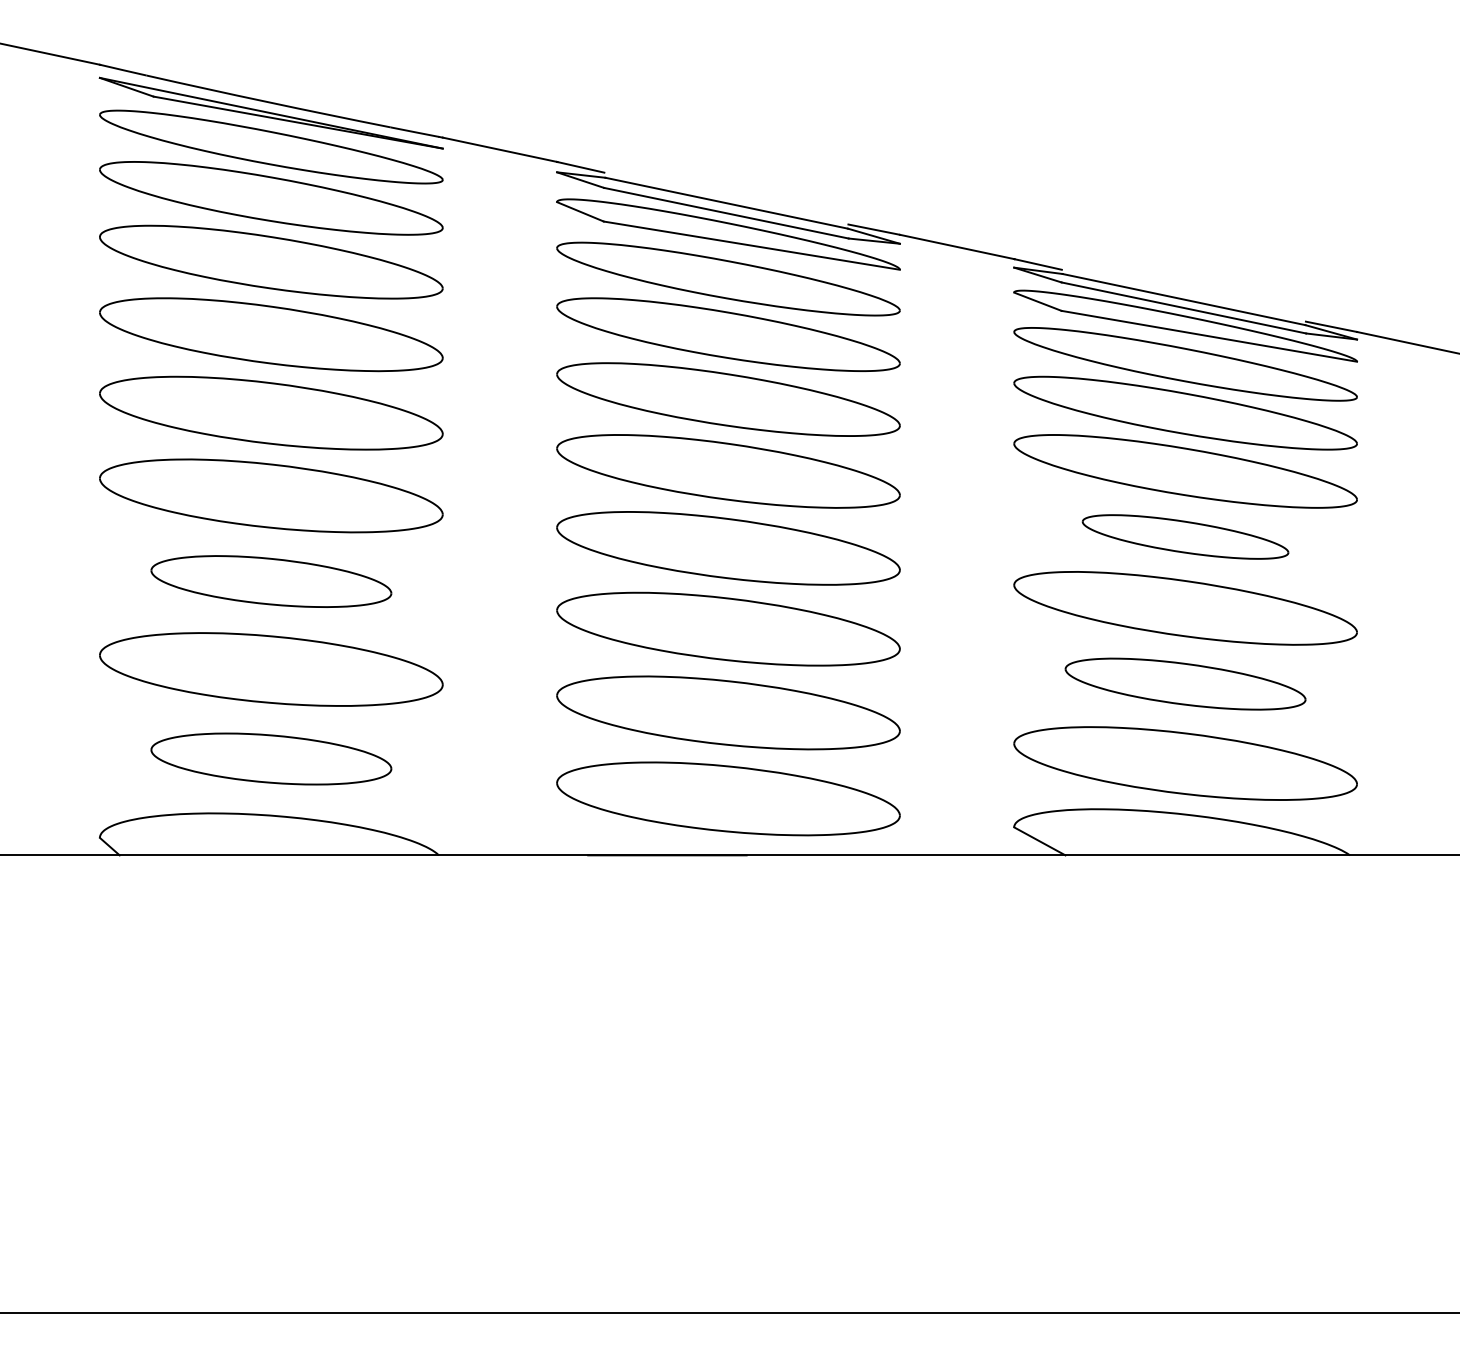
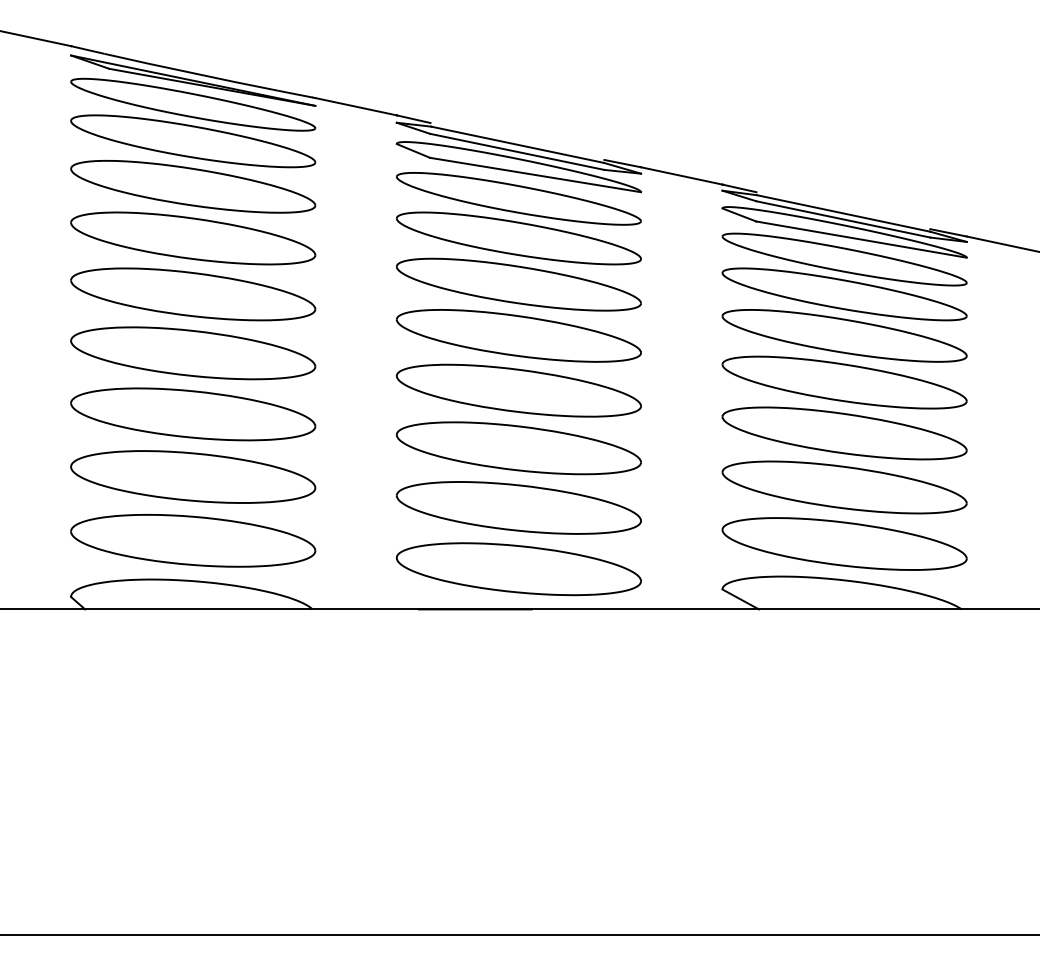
part: (1185, 536) -> (844, 382), size x1.67
part: (271, 581) -> (193, 414), size x1.43
part: (1185, 683) -> (844, 486), size x1.43
part: (271, 758) -> (193, 540), size x1.43

